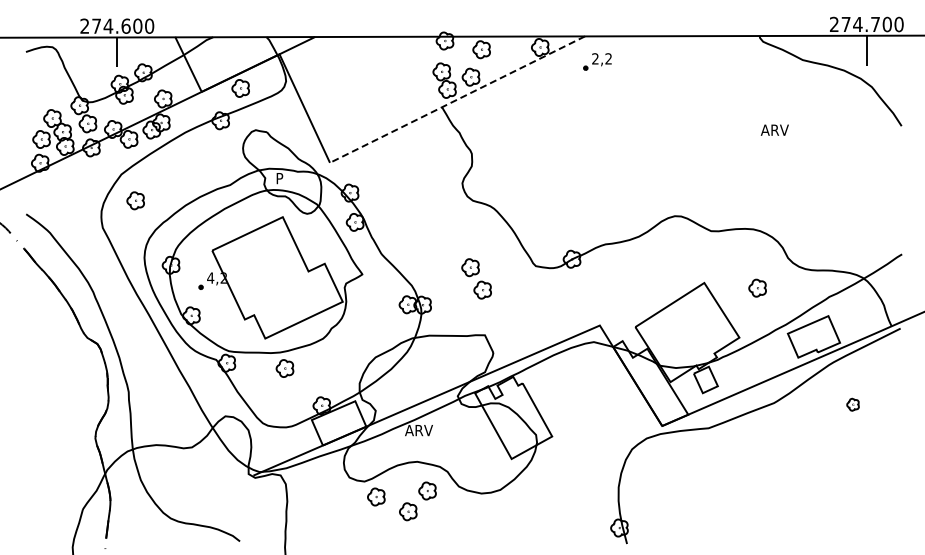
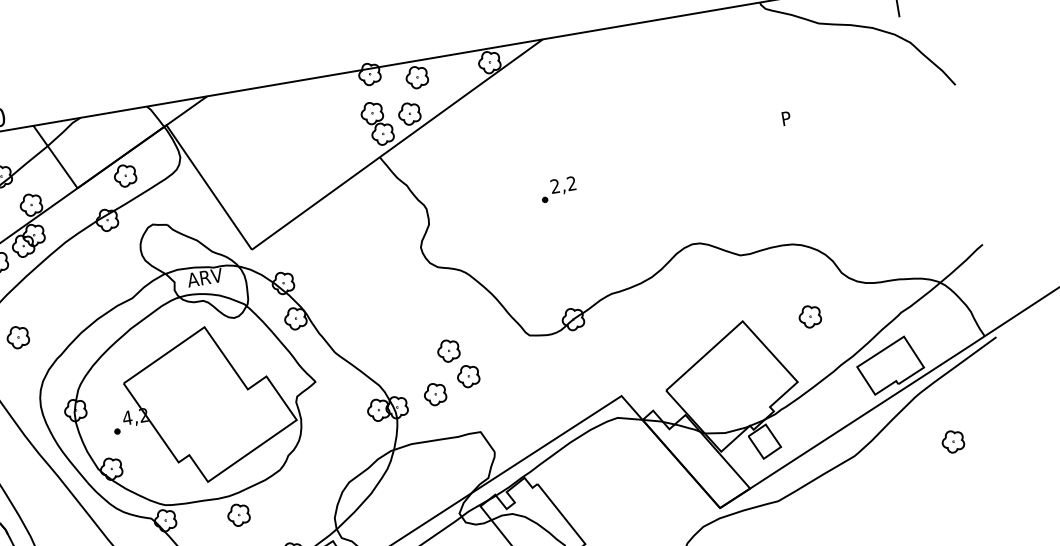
part: (597, 61) -> (558, 189), moved
line: (457, 99) -> (397, 144), dashed -> solid
text: (774, 129) -> (798, 115), ARV -> P
text: (289, 178) -> (204, 277), P -> ARV
part: (454, 299) -> (435, 393), added
part: (852, 404) -> (952, 441), size x1.43

